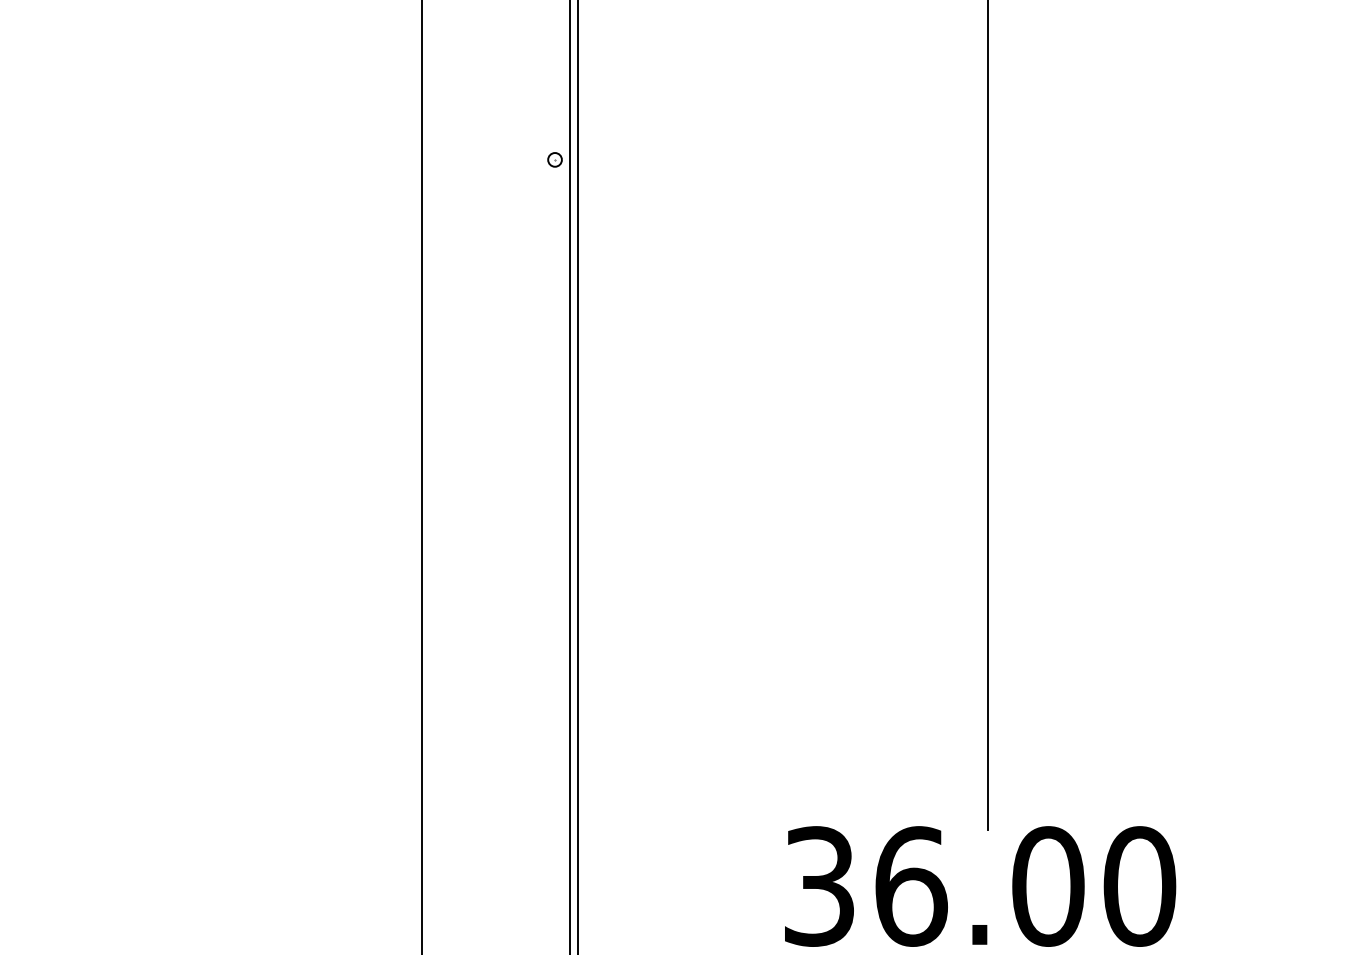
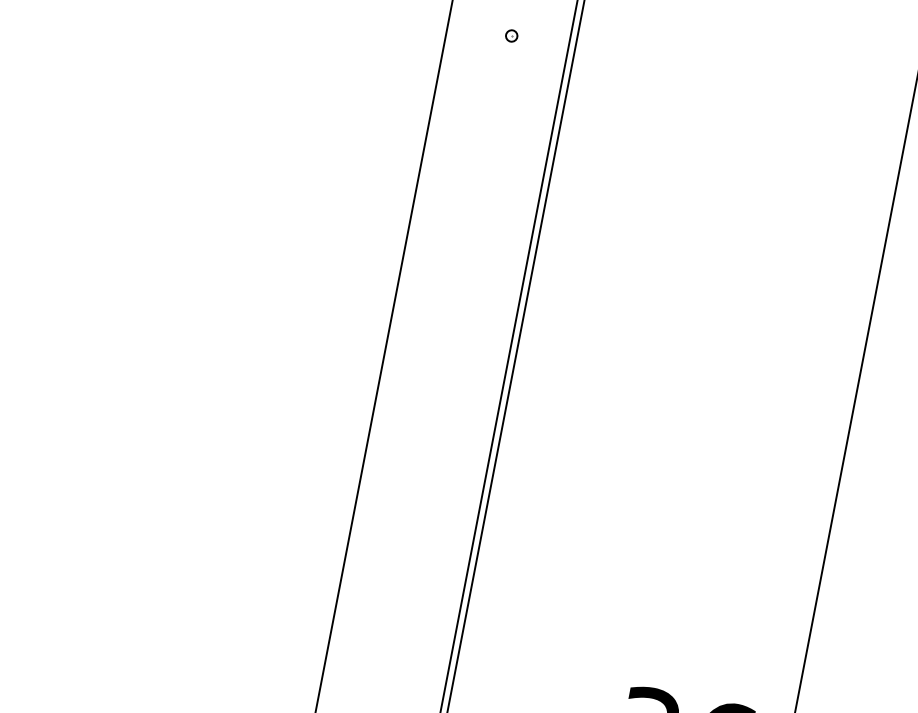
part: (554, 159) -> (511, 35), moved

